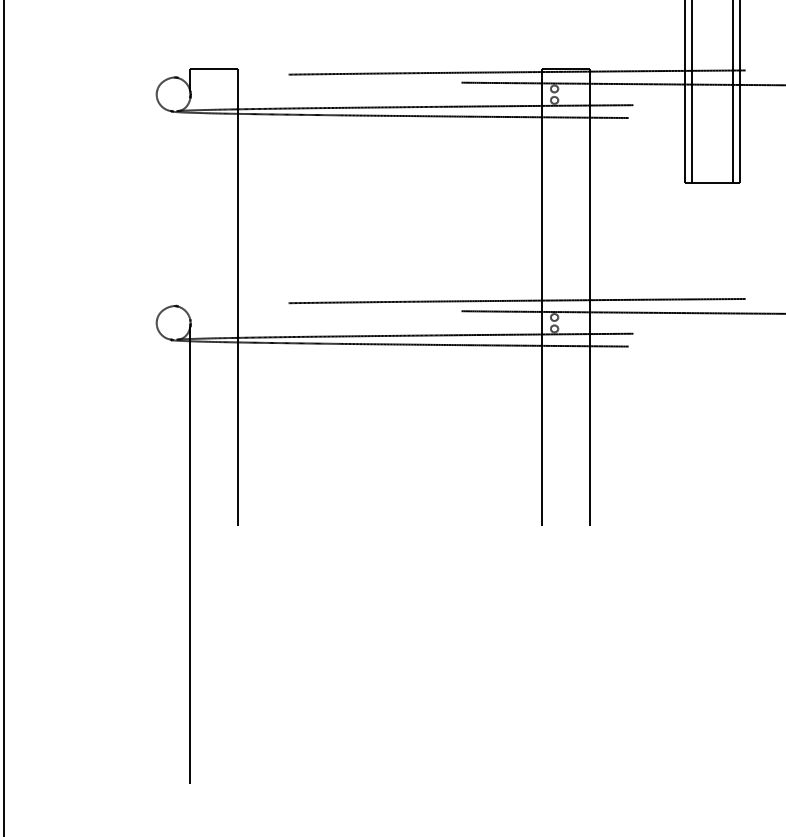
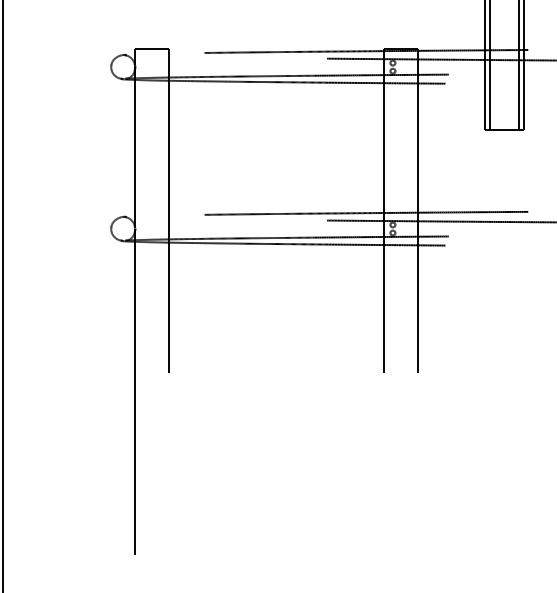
line: (190, 208) -> (135, 147), added

